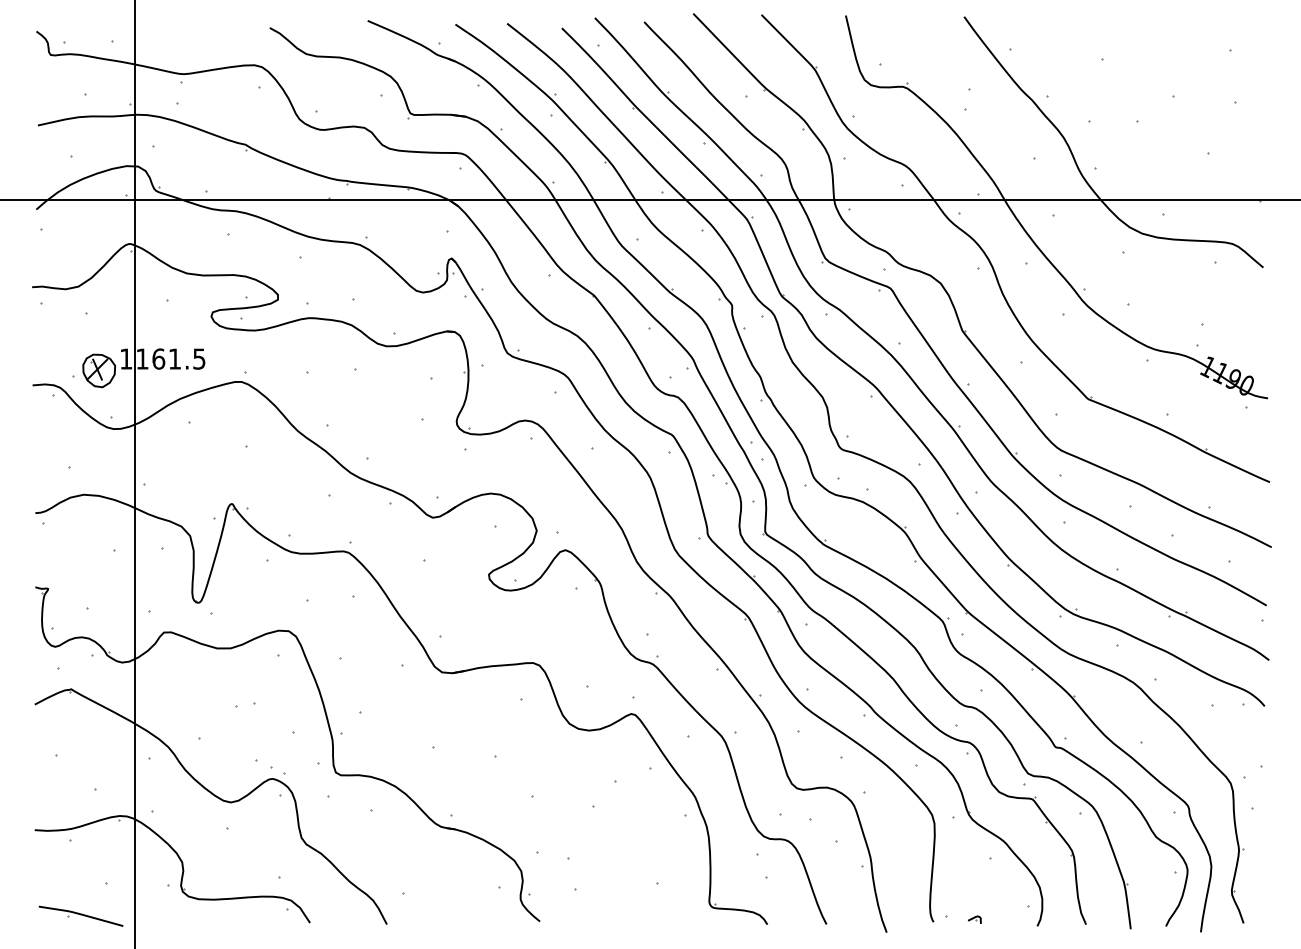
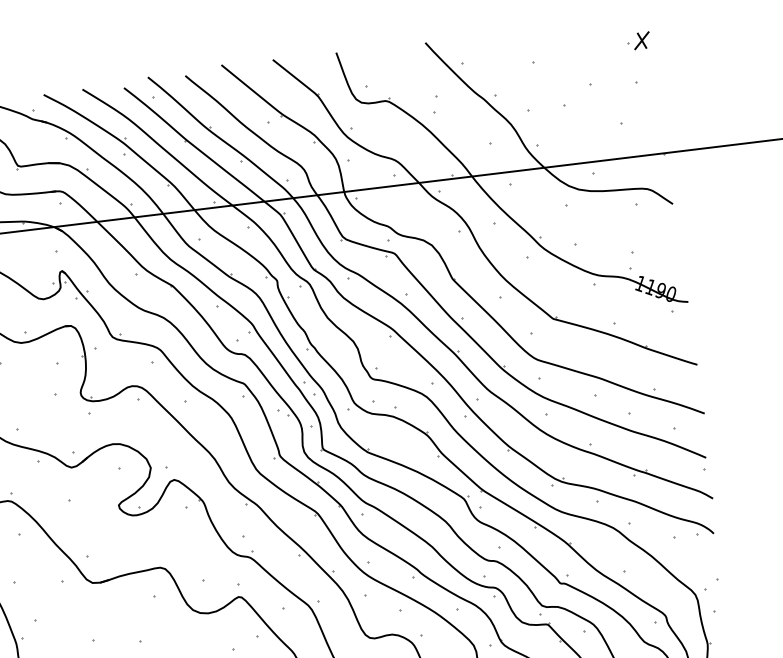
part: (1248, 48) -> (641, 40), added

